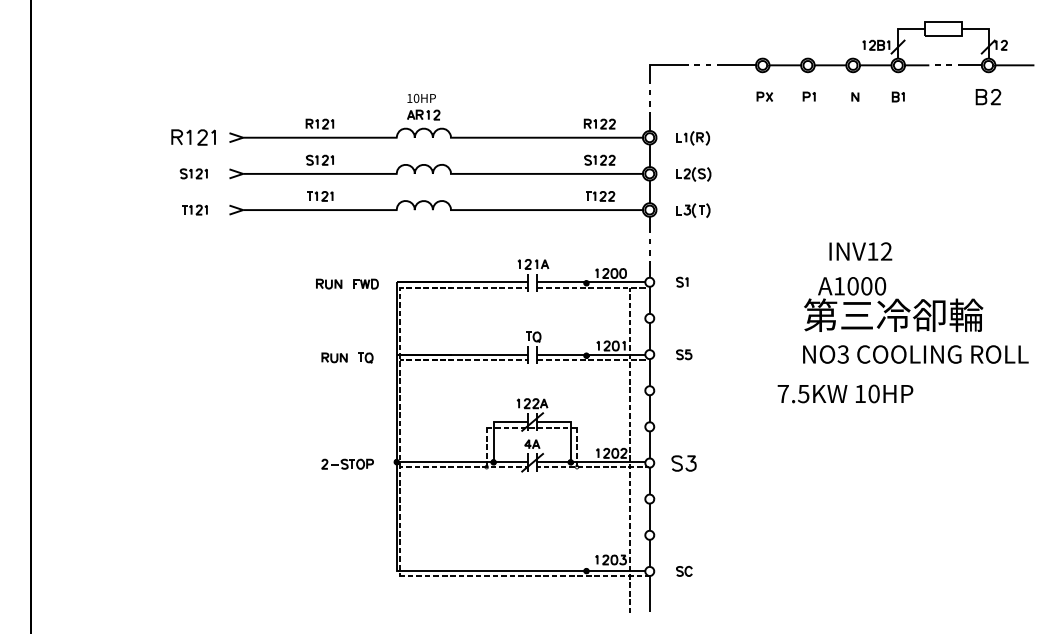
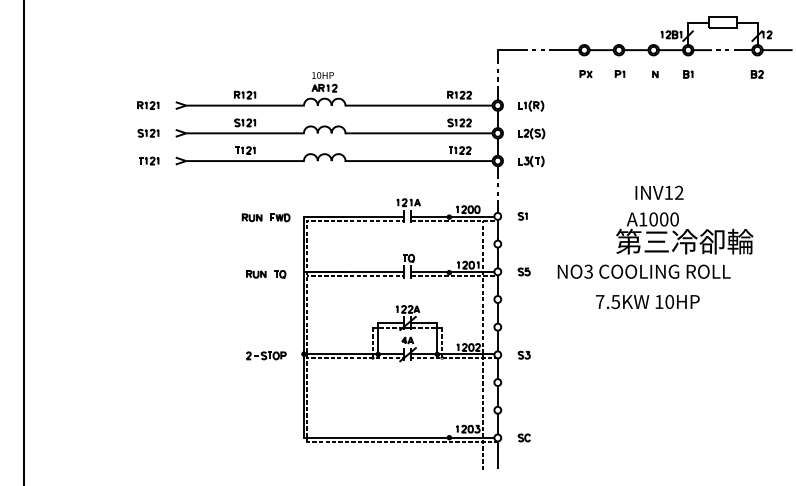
part: (988, 96) -> (757, 74), size x0.62
part: (193, 137) -> (148, 105), size x0.62
text: (915, 354) -> (643, 271), moved
part: (684, 463) -> (524, 355), size x0.62

